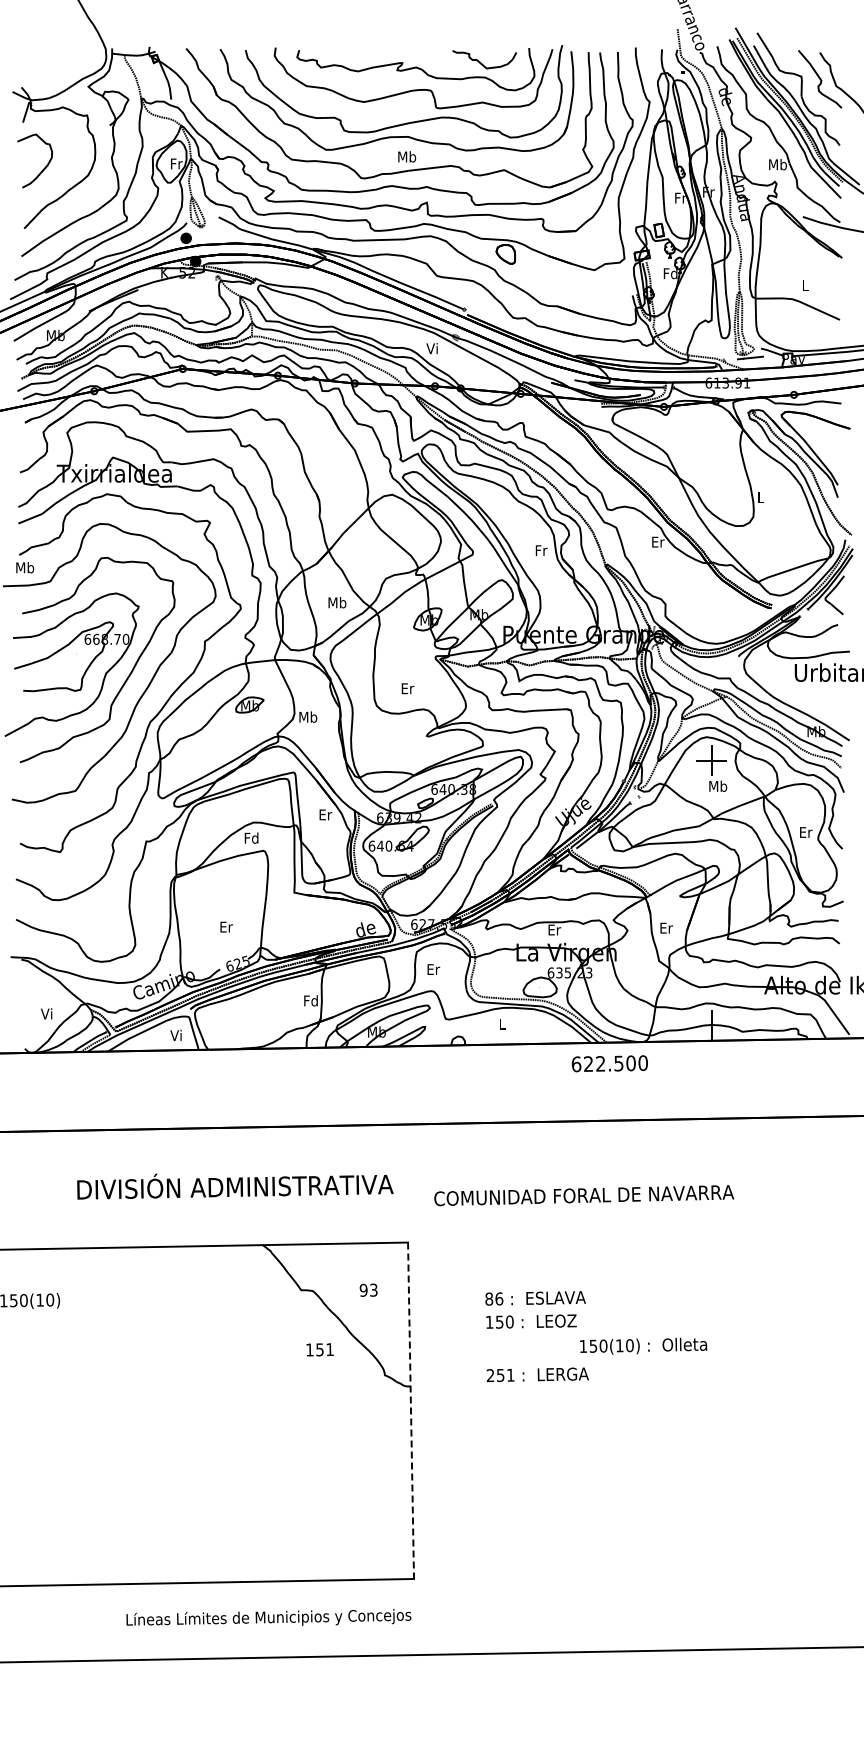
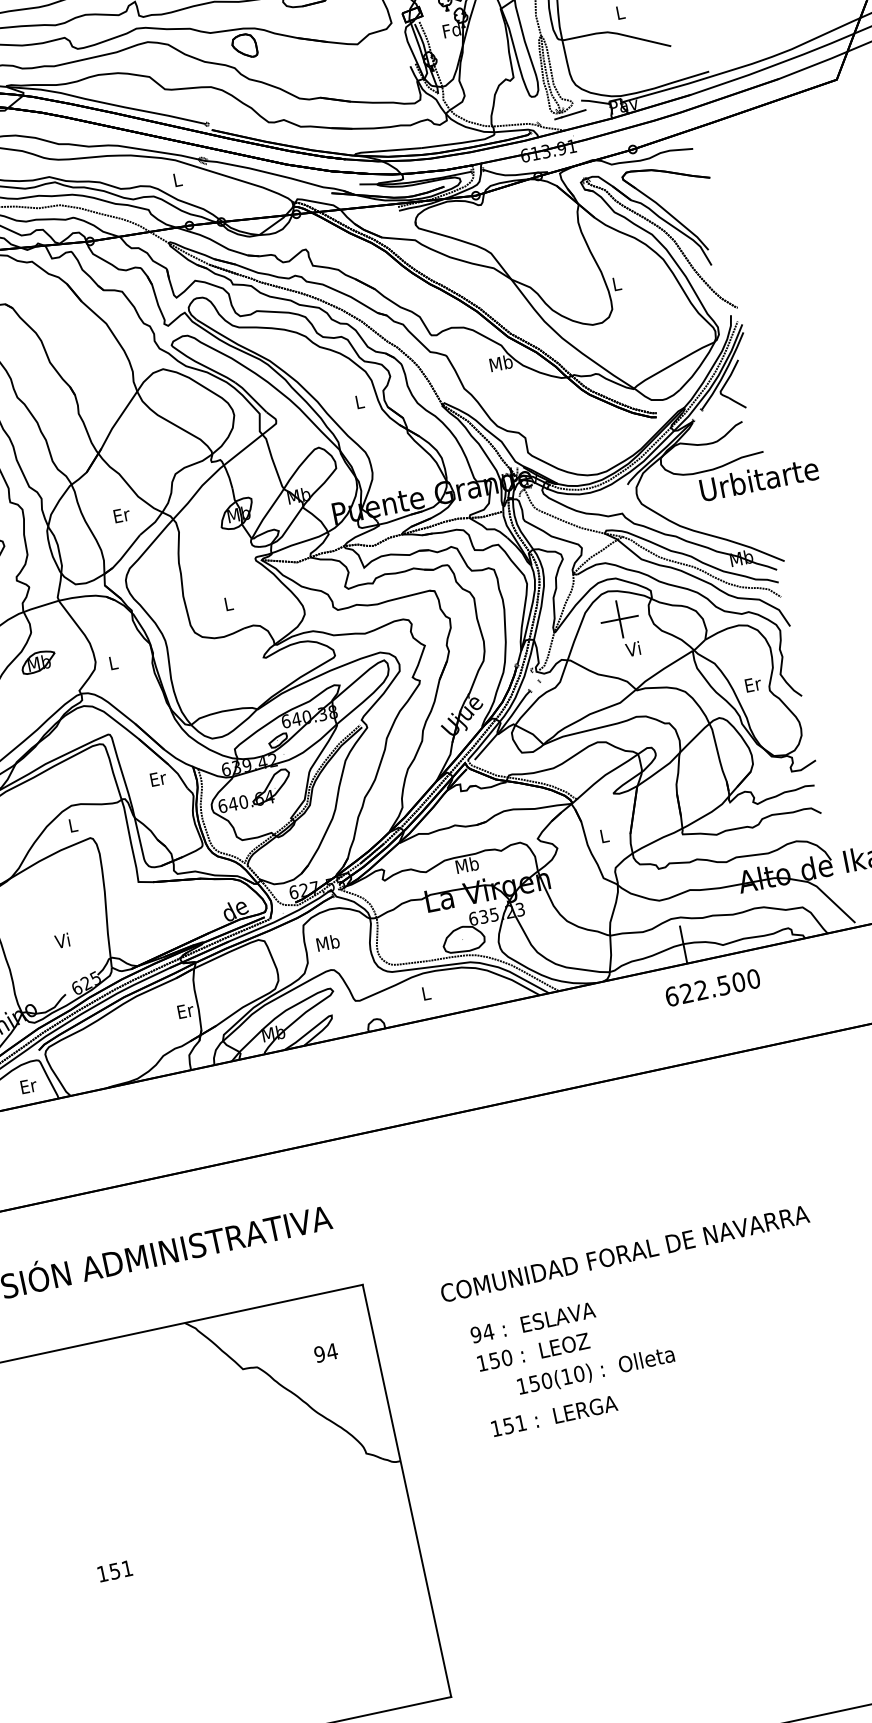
text: (431, 348) -> (175, 179), Vi -> L
text: (657, 541) -> (500, 362), Er -> Mb
text: (541, 550) -> (359, 401), Fr -> L
text: (337, 602) -> (121, 514), Mb -> Er
text: (407, 688) -> (228, 603), Er -> L
text: (308, 716) -> (113, 662), Mb -> L
text: (718, 785) -> (634, 648), Mb -> Vi
text: (251, 837) -> (72, 824), Fd -> L
text: (226, 926) -> (63, 940), Er -> Vi
text: (666, 927) -> (604, 835), Er -> L
text: (554, 929) -> (467, 864), Er -> Mb
text: (433, 969) -> (328, 942), Er -> Mb
text: (310, 1000) -> (184, 1010), Fd -> Er
text: (176, 1035) -> (28, 1086), Vi -> Er
text: (609, 1063) -> (712, 987), moved
text: (584, 1195) -> (625, 1253), moved
text: (373, 1289) -> (331, 1350), 93 -> 94
text: (494, 1298) -> (482, 1332), 86 -> 94
text: (643, 1345) -> (595, 1370), moved
text: (319, 1349) -> (114, 1570), moved
text: (490, 1375) -> (496, 1428), 251 -> 151
line: (411, 1411) -> (407, 1491), dashed -> solid

